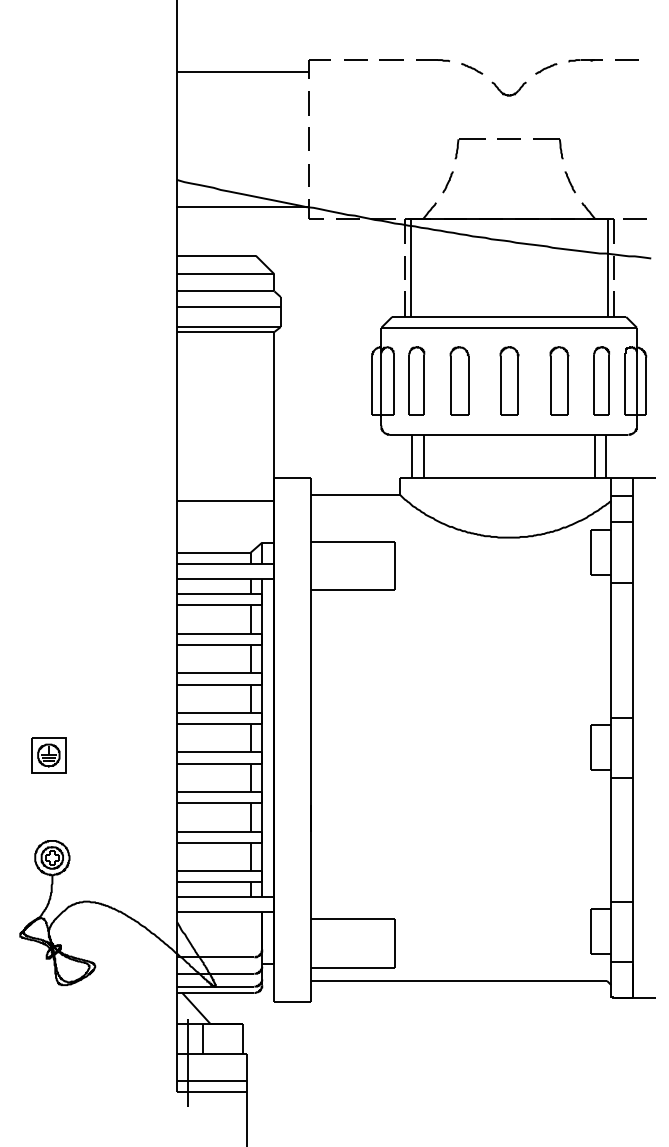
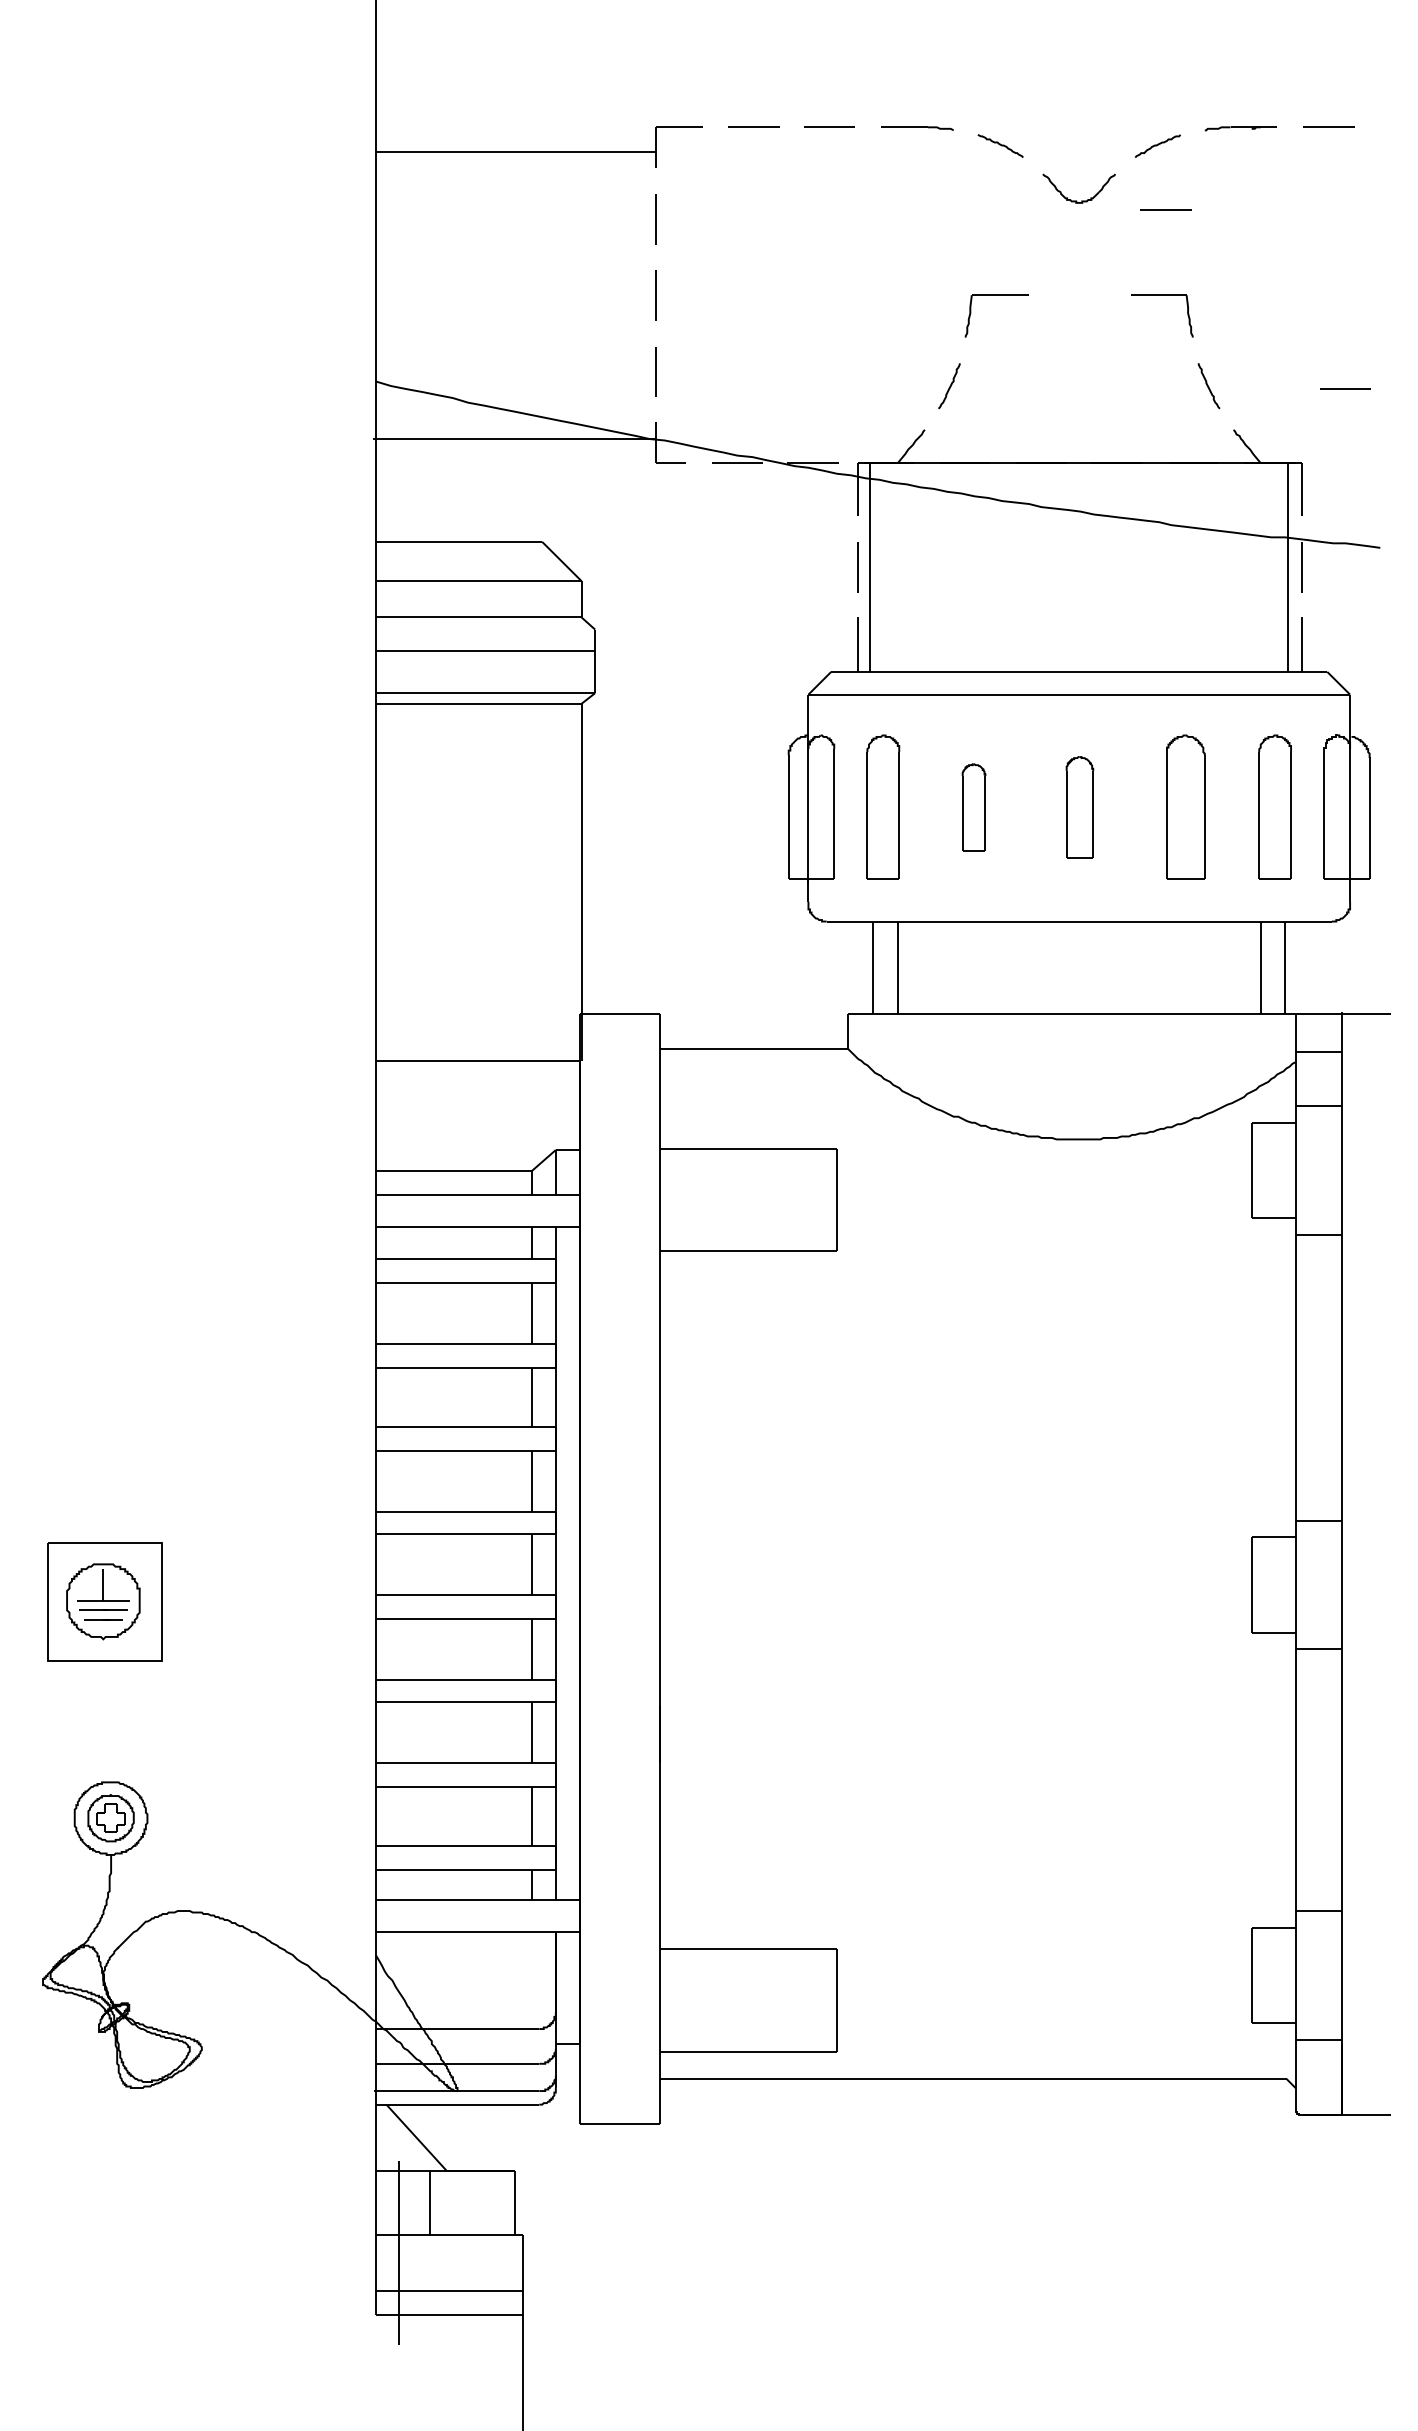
line: (508, 138) -> (1164, 208), moved
line: (634, 218) -> (1344, 388), moved
part: (459, 380) -> (973, 806), size x0.6
part: (509, 380) -> (1079, 806), size x0.7
part: (48, 755) -> (102, 1601), size x1.6

